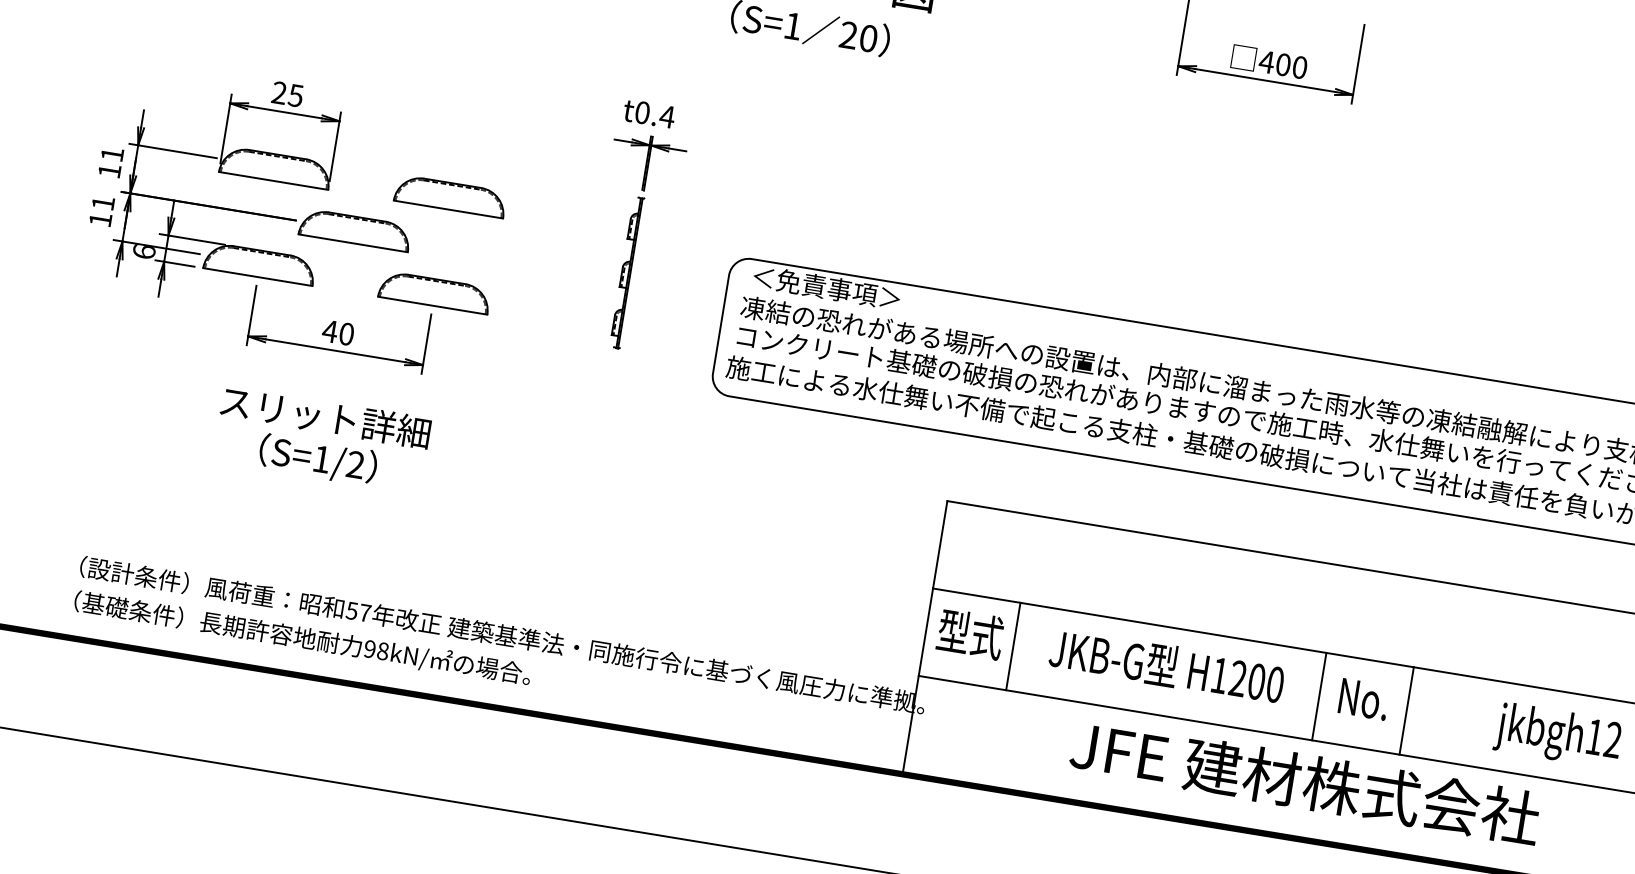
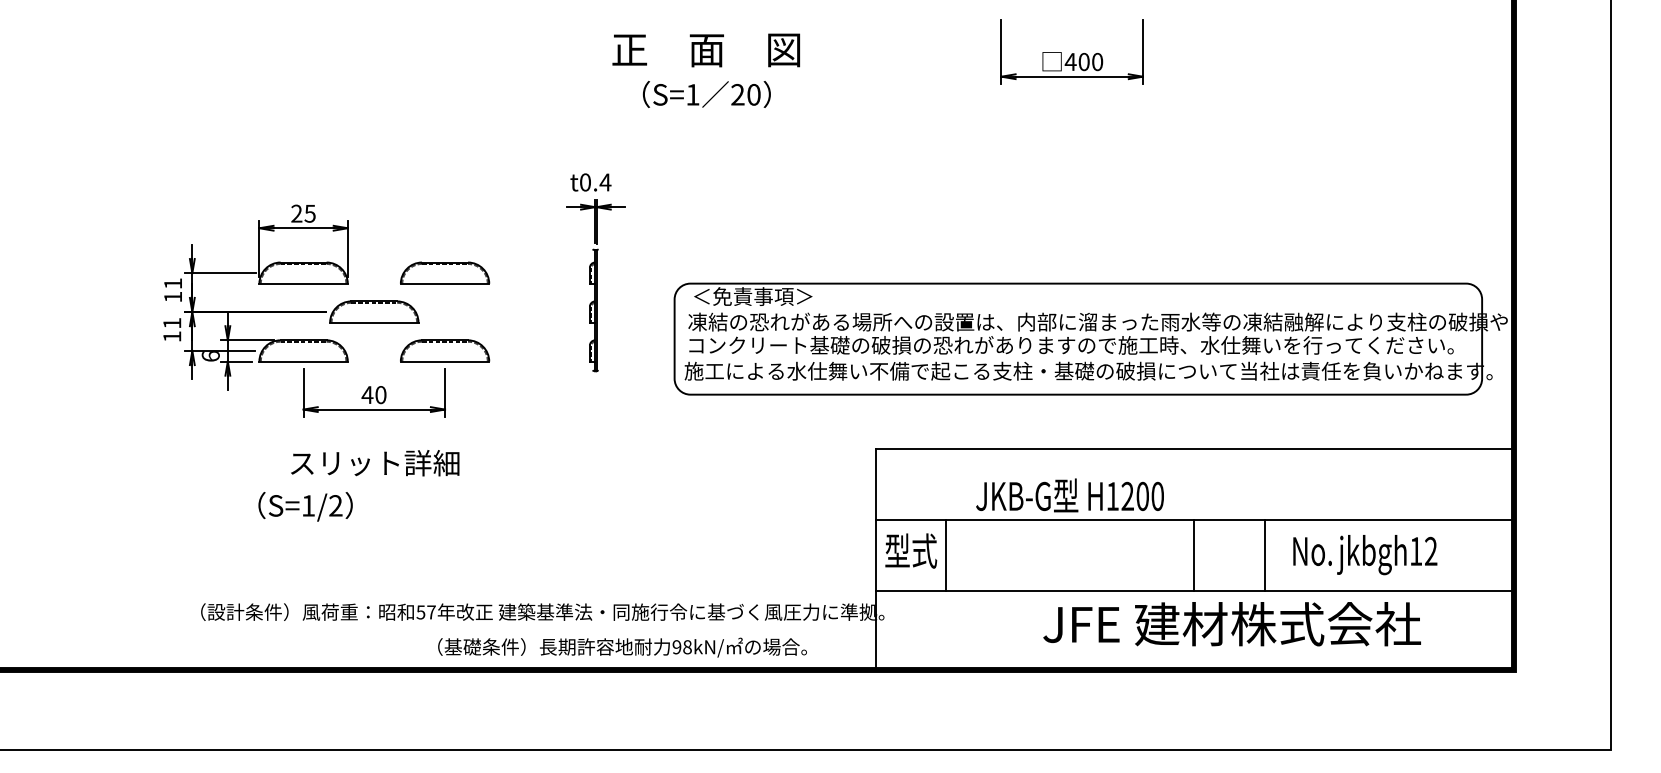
text: (317, 459) -> (305, 506), moved
text: (302, 638) -> (622, 647), moved
text: (1166, 665) -> (1069, 495), moved
text: (1363, 699) -> (1312, 551), moved
text: (1304, 782) -> (1231, 624), moved

